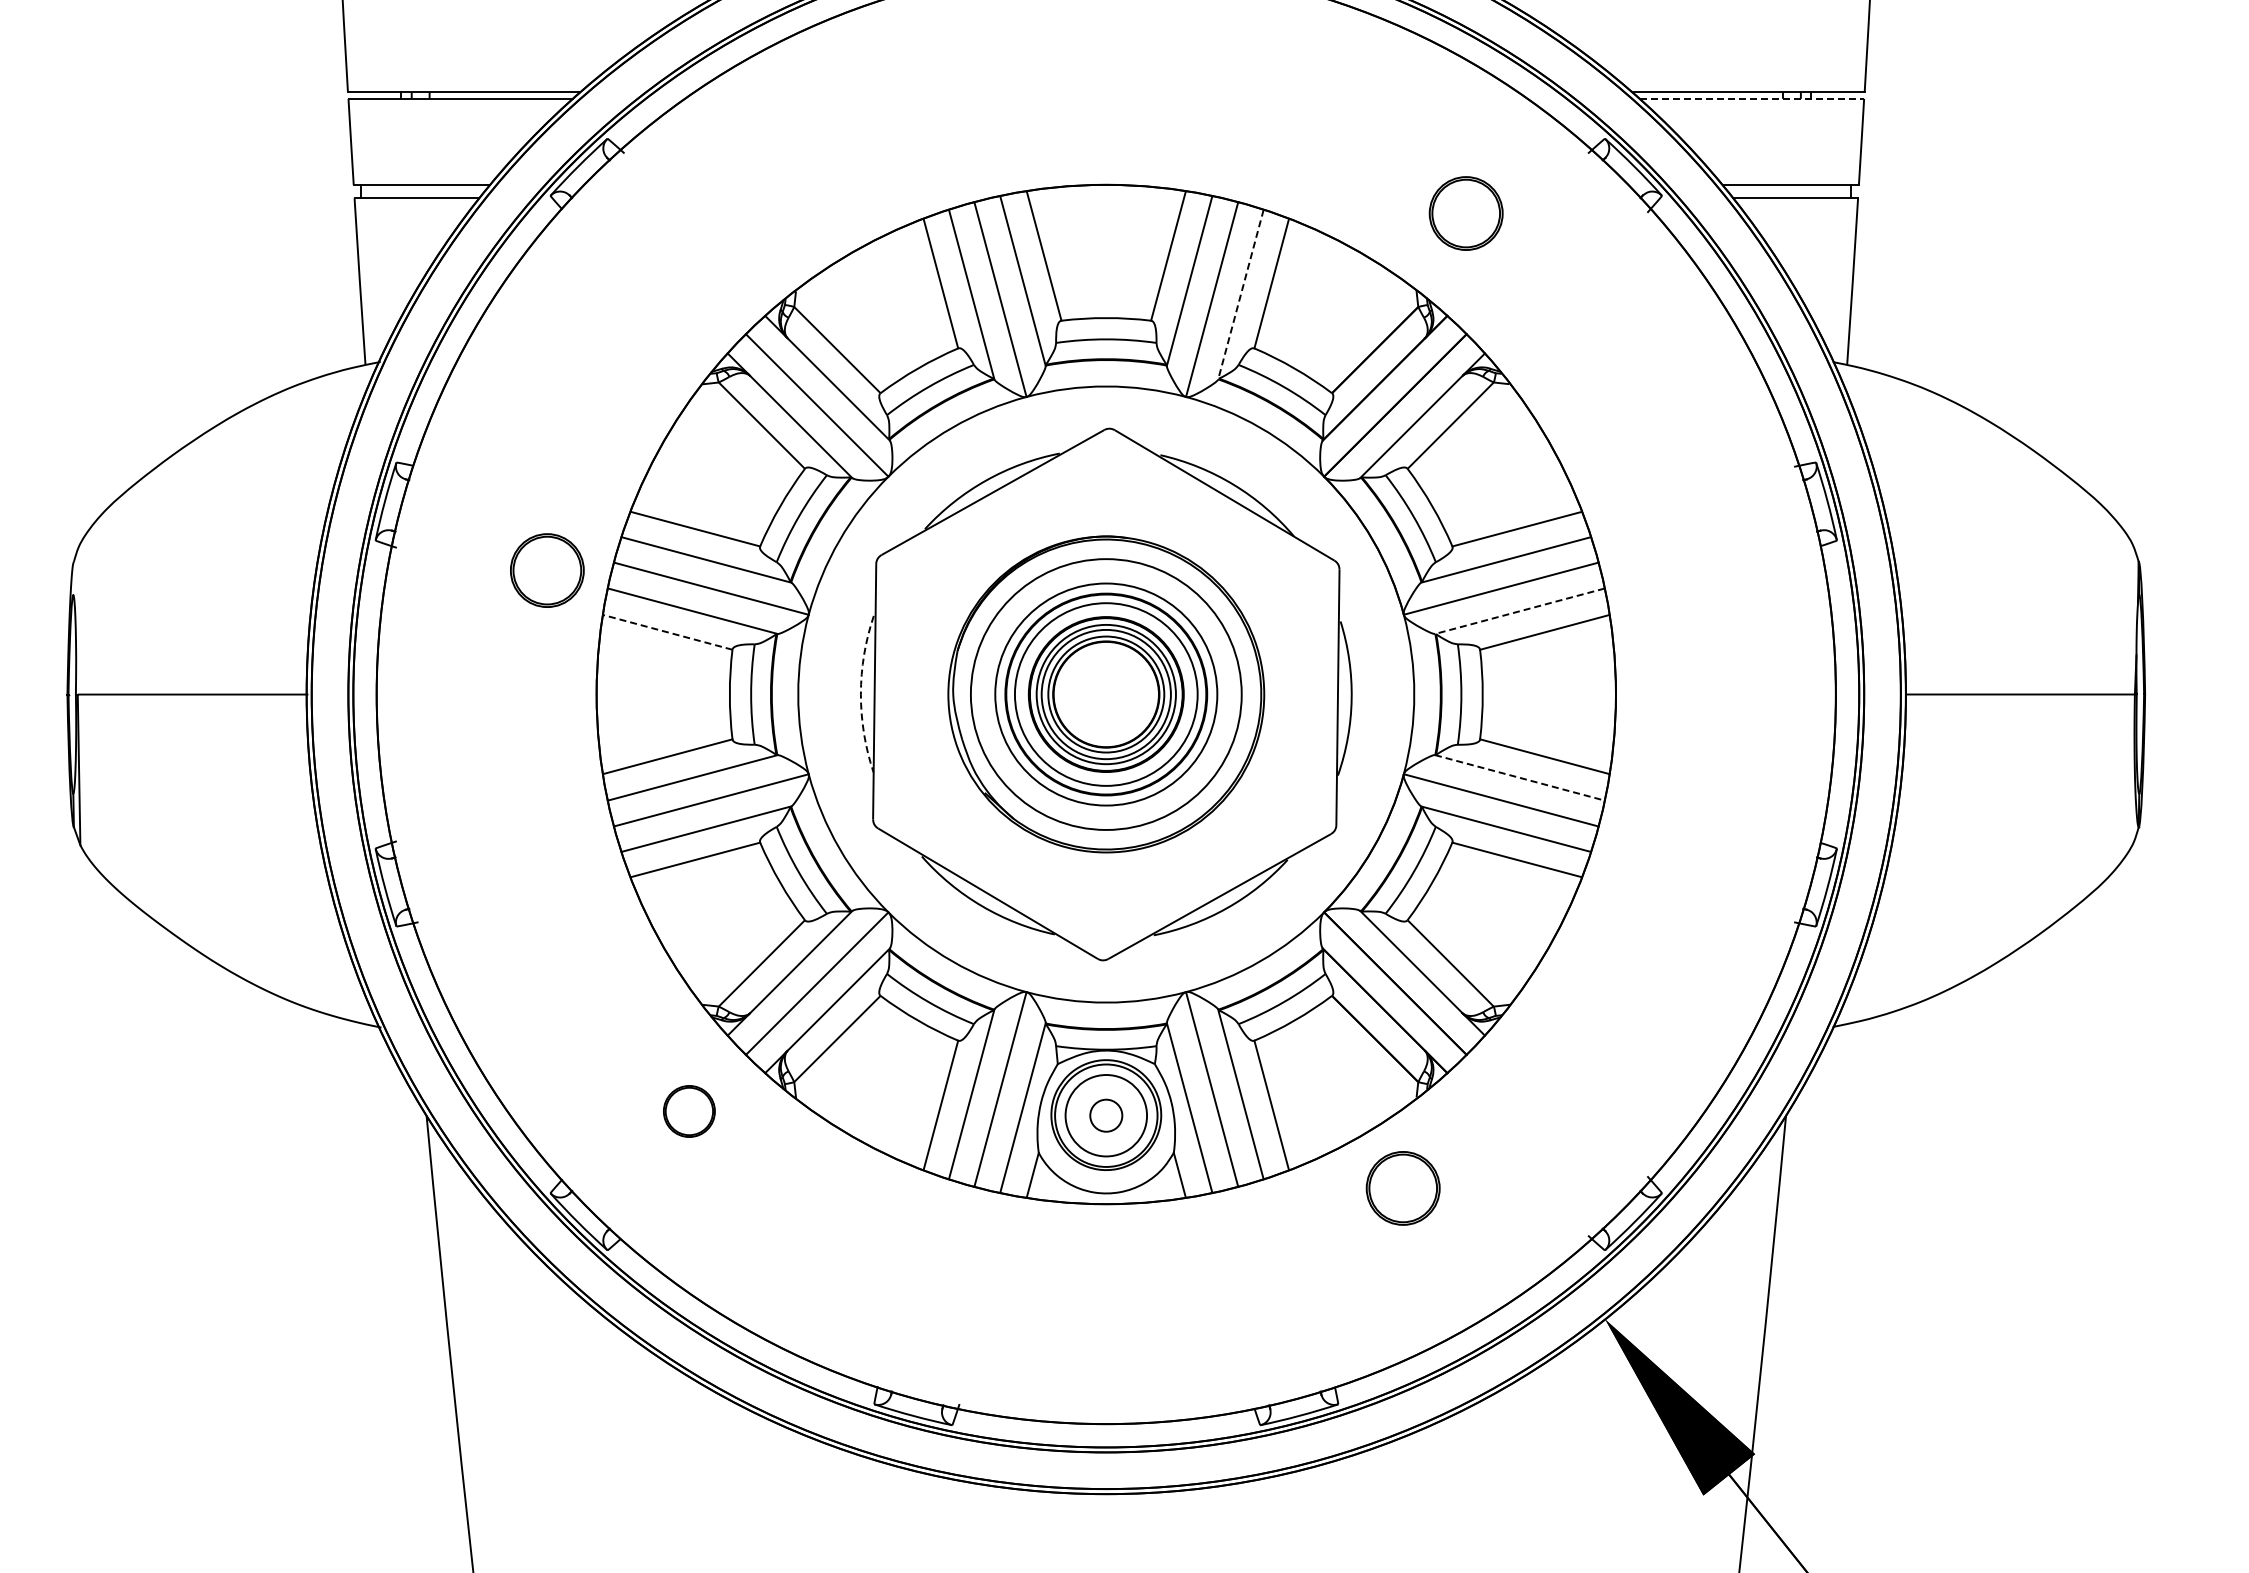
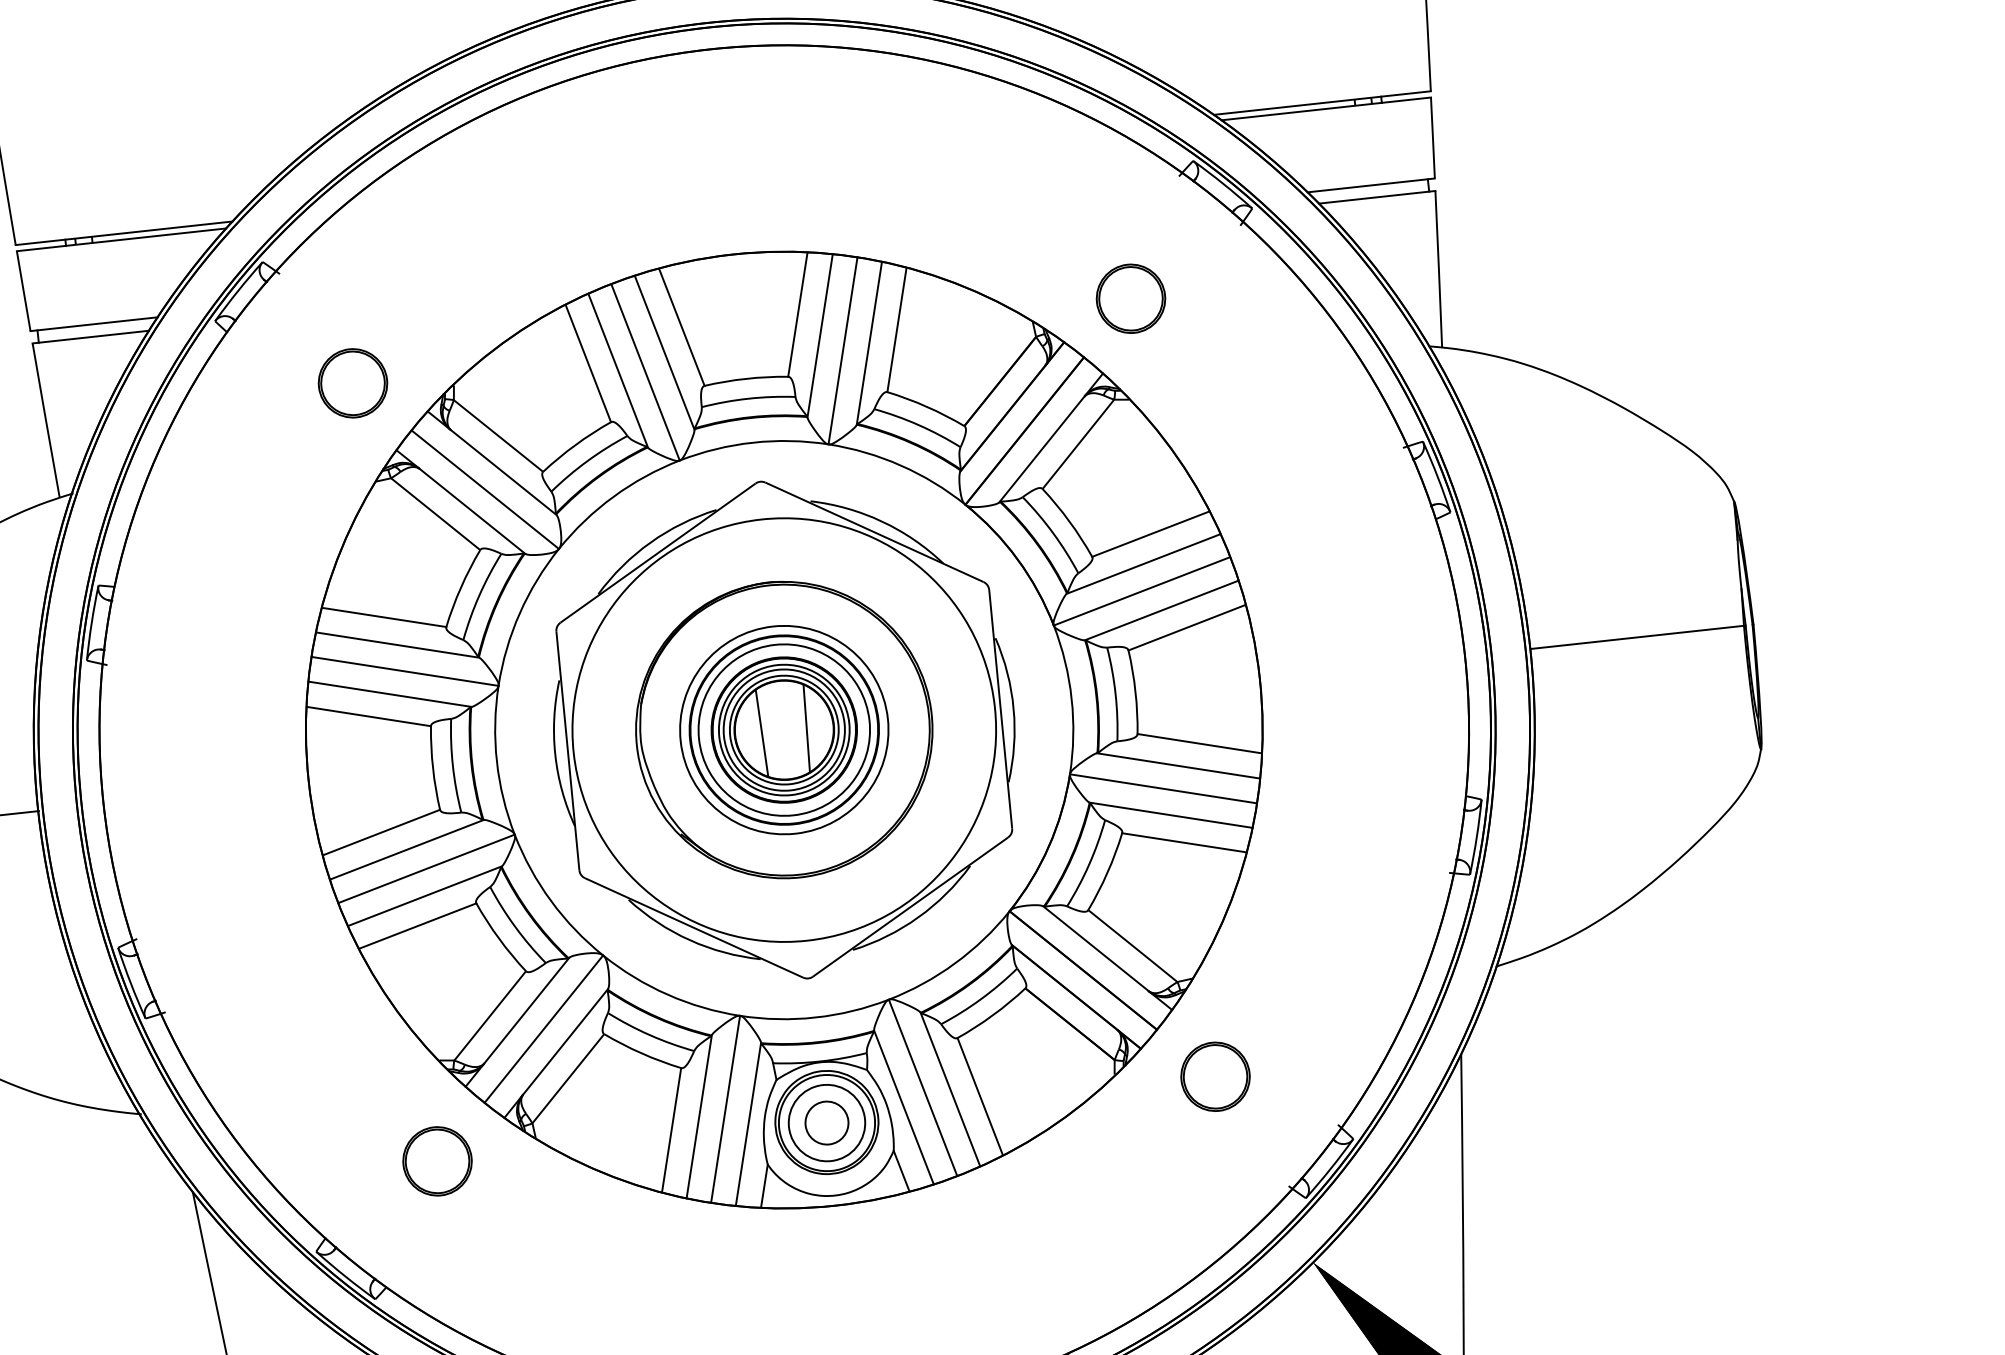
line: (1752, 98) -> (1326, 108), dashed -> solid
part: (1465, 213) -> (1130, 298), moved
line: (1240, 294) -> (868, 343), dashed -> solid
part: (547, 570) -> (353, 383), moved
line: (1519, 611) -> (1161, 610), dashed -> solid
line: (667, 632) -> (368, 716), dashed -> solid
arc: (860, 694) -> (554, 754), dashed -> solid
circle: (1106, 694) -> (784, 730), size x1.67
line: (1081, 695) -> (761, 733), added
line: (1129, 695) -> (806, 728), added
line: (1519, 777) -> (1178, 765), dashed -> solid
part: (689, 1111) -> (437, 1161), size x1.43
circle: (1106, 1115) -> (827, 1122), size x1.43
part: (1402, 1188) -> (1214, 1076), moved

